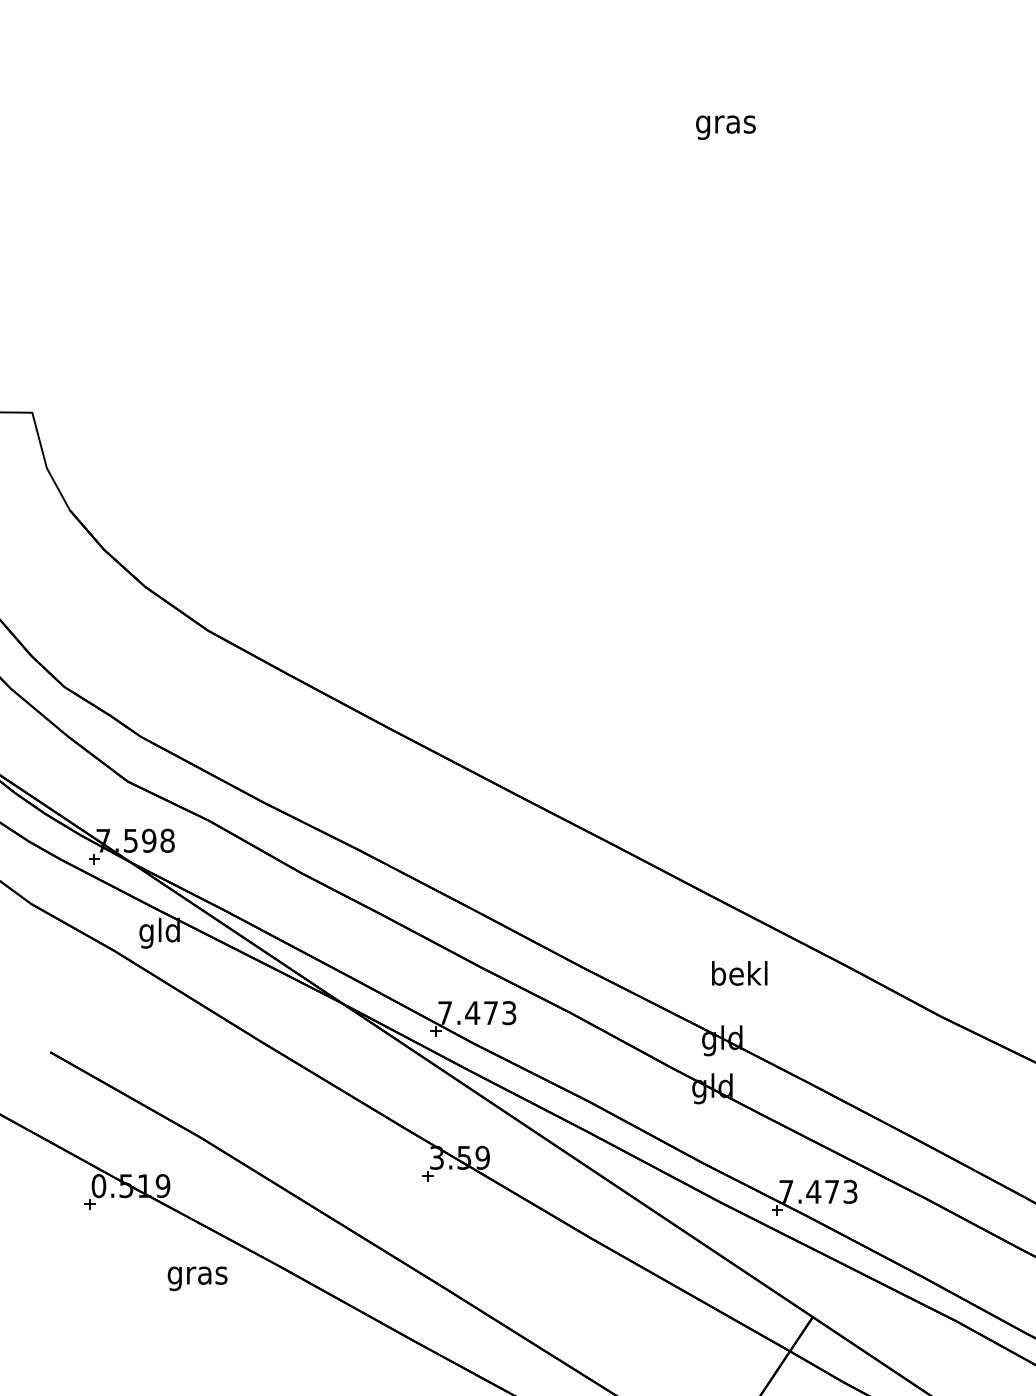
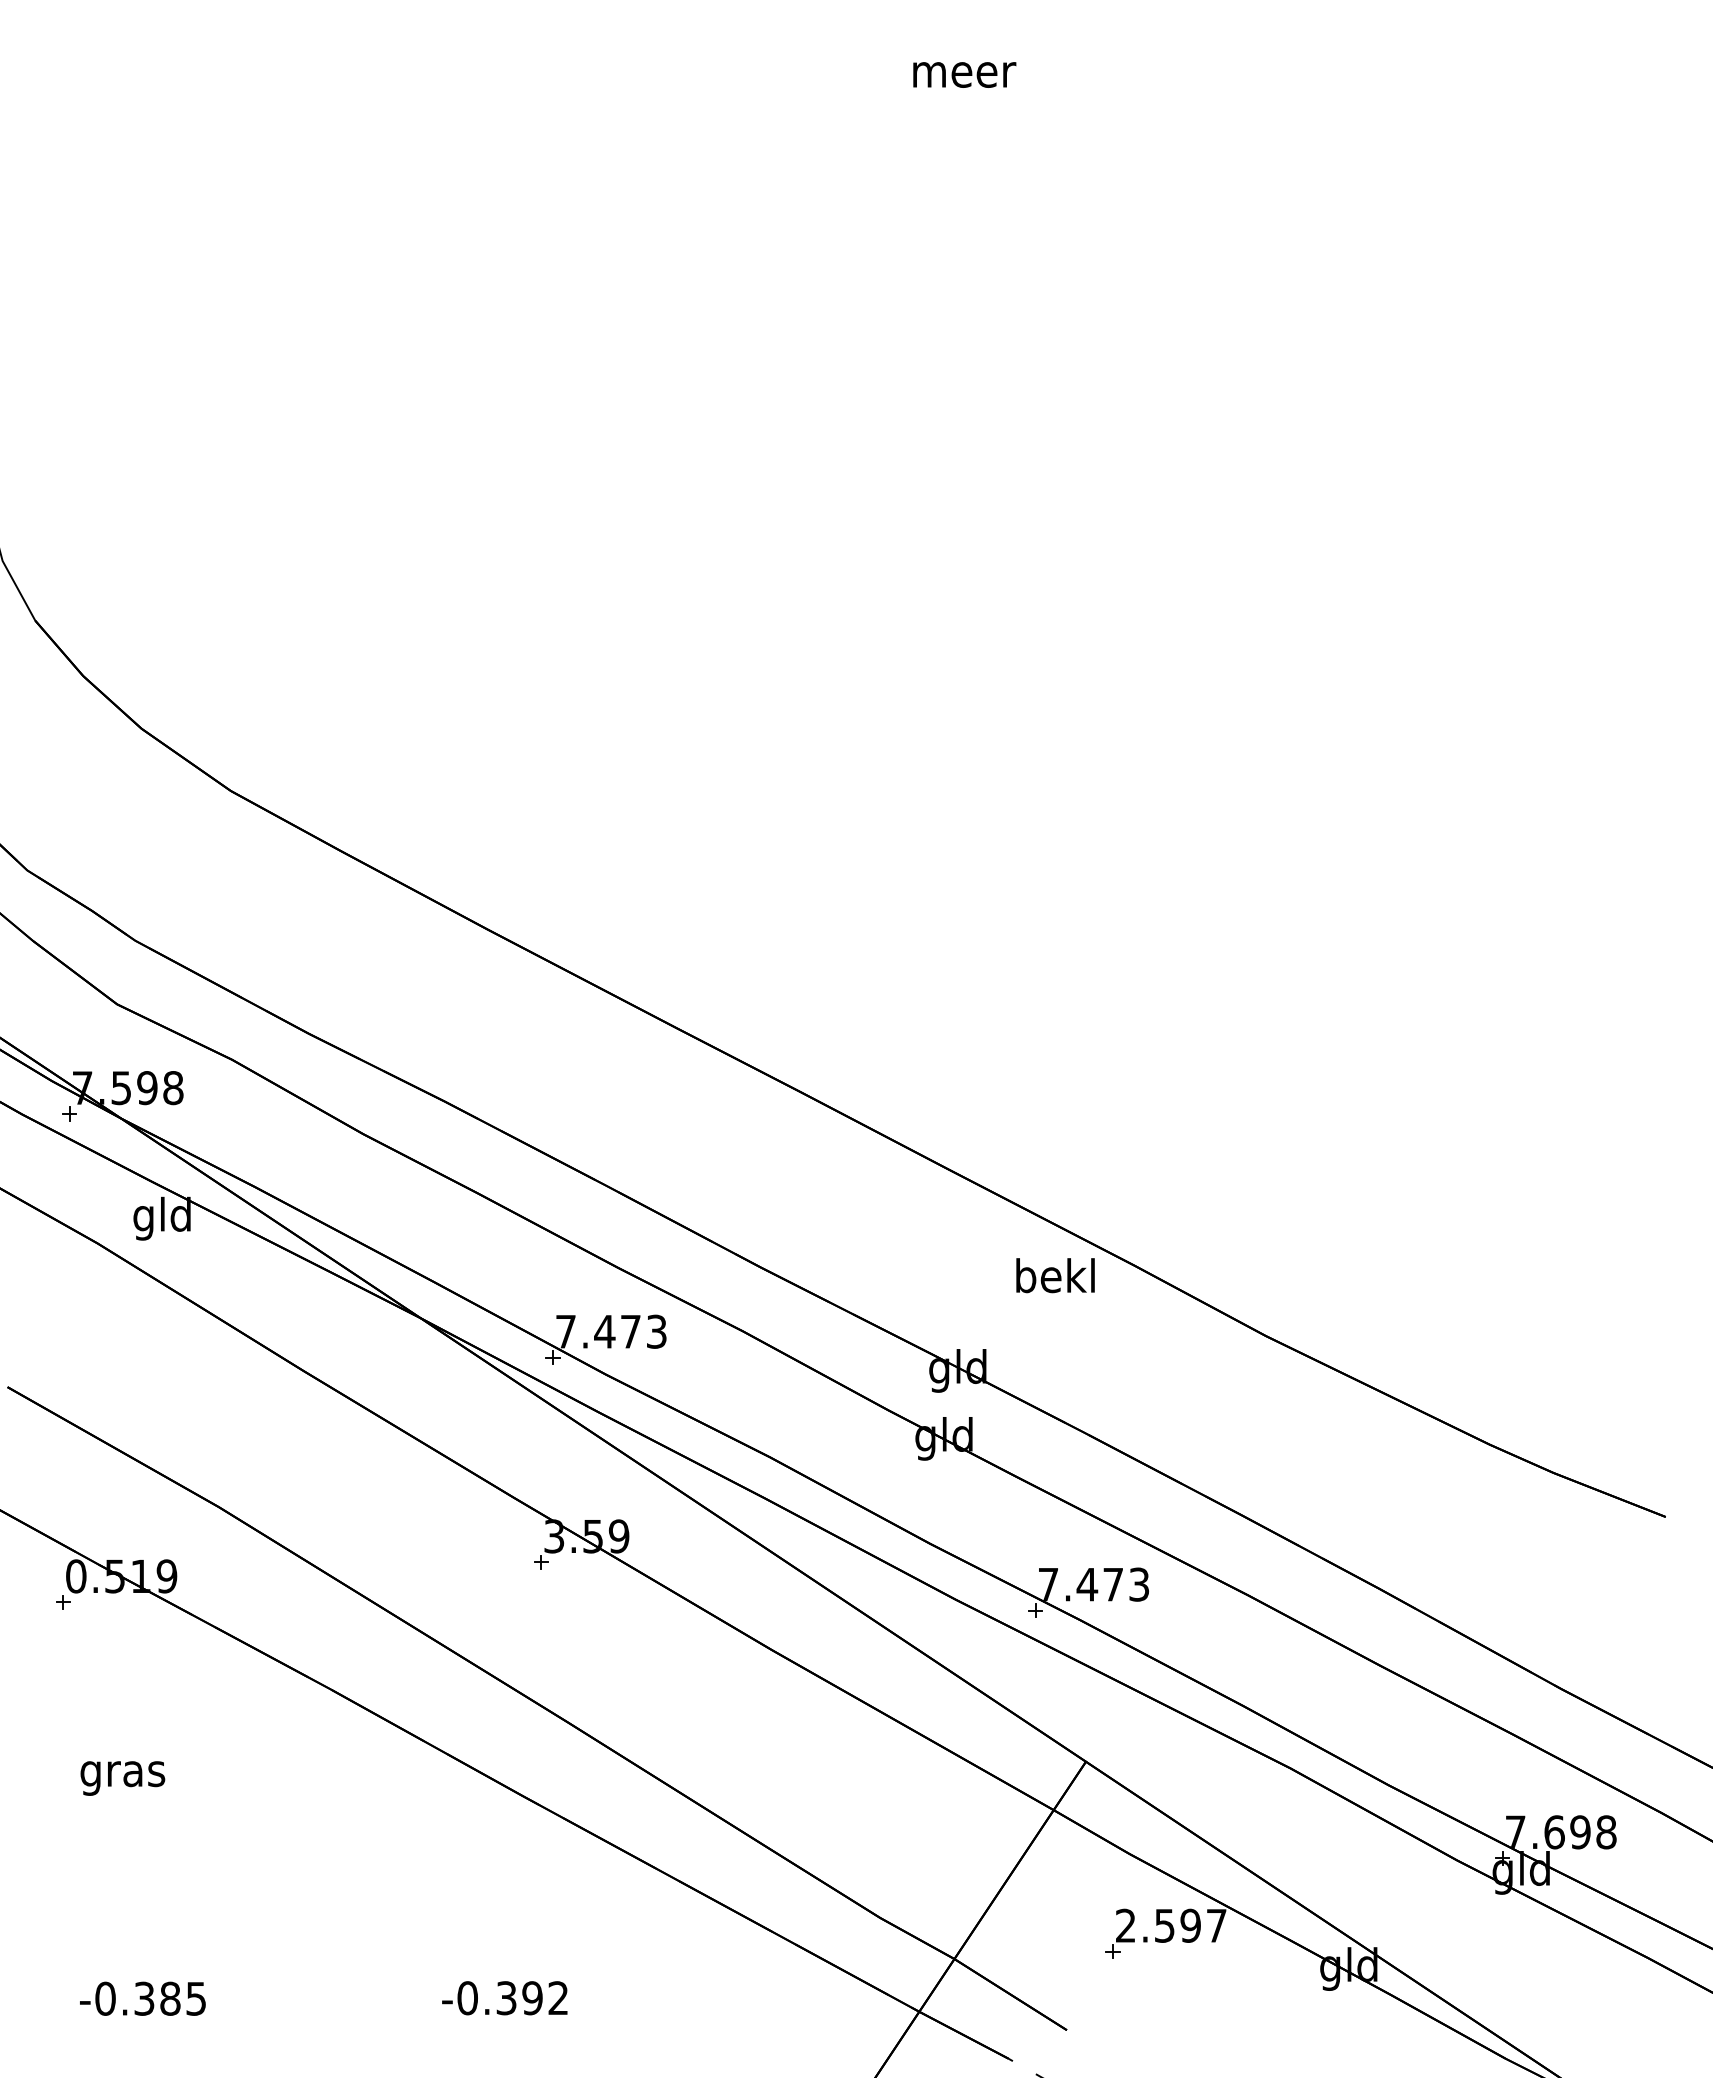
text: (726, 127) -> (964, 79), gras -> meer
text: (739, 973) -> (1055, 1275), moved
text: (197, 1278) -> (122, 1778), moved

